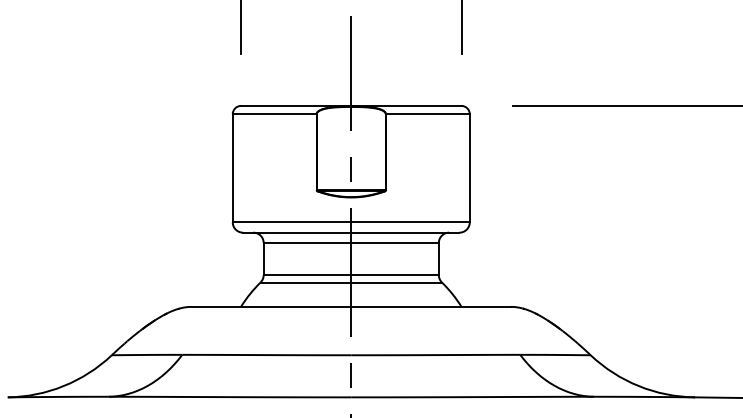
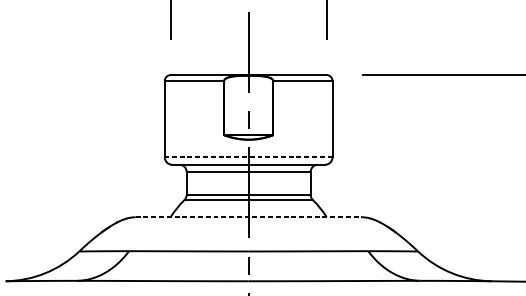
line: (351, 222) -> (248, 157), solid -> dashed
line: (351, 306) -> (248, 216), solid -> dashed

